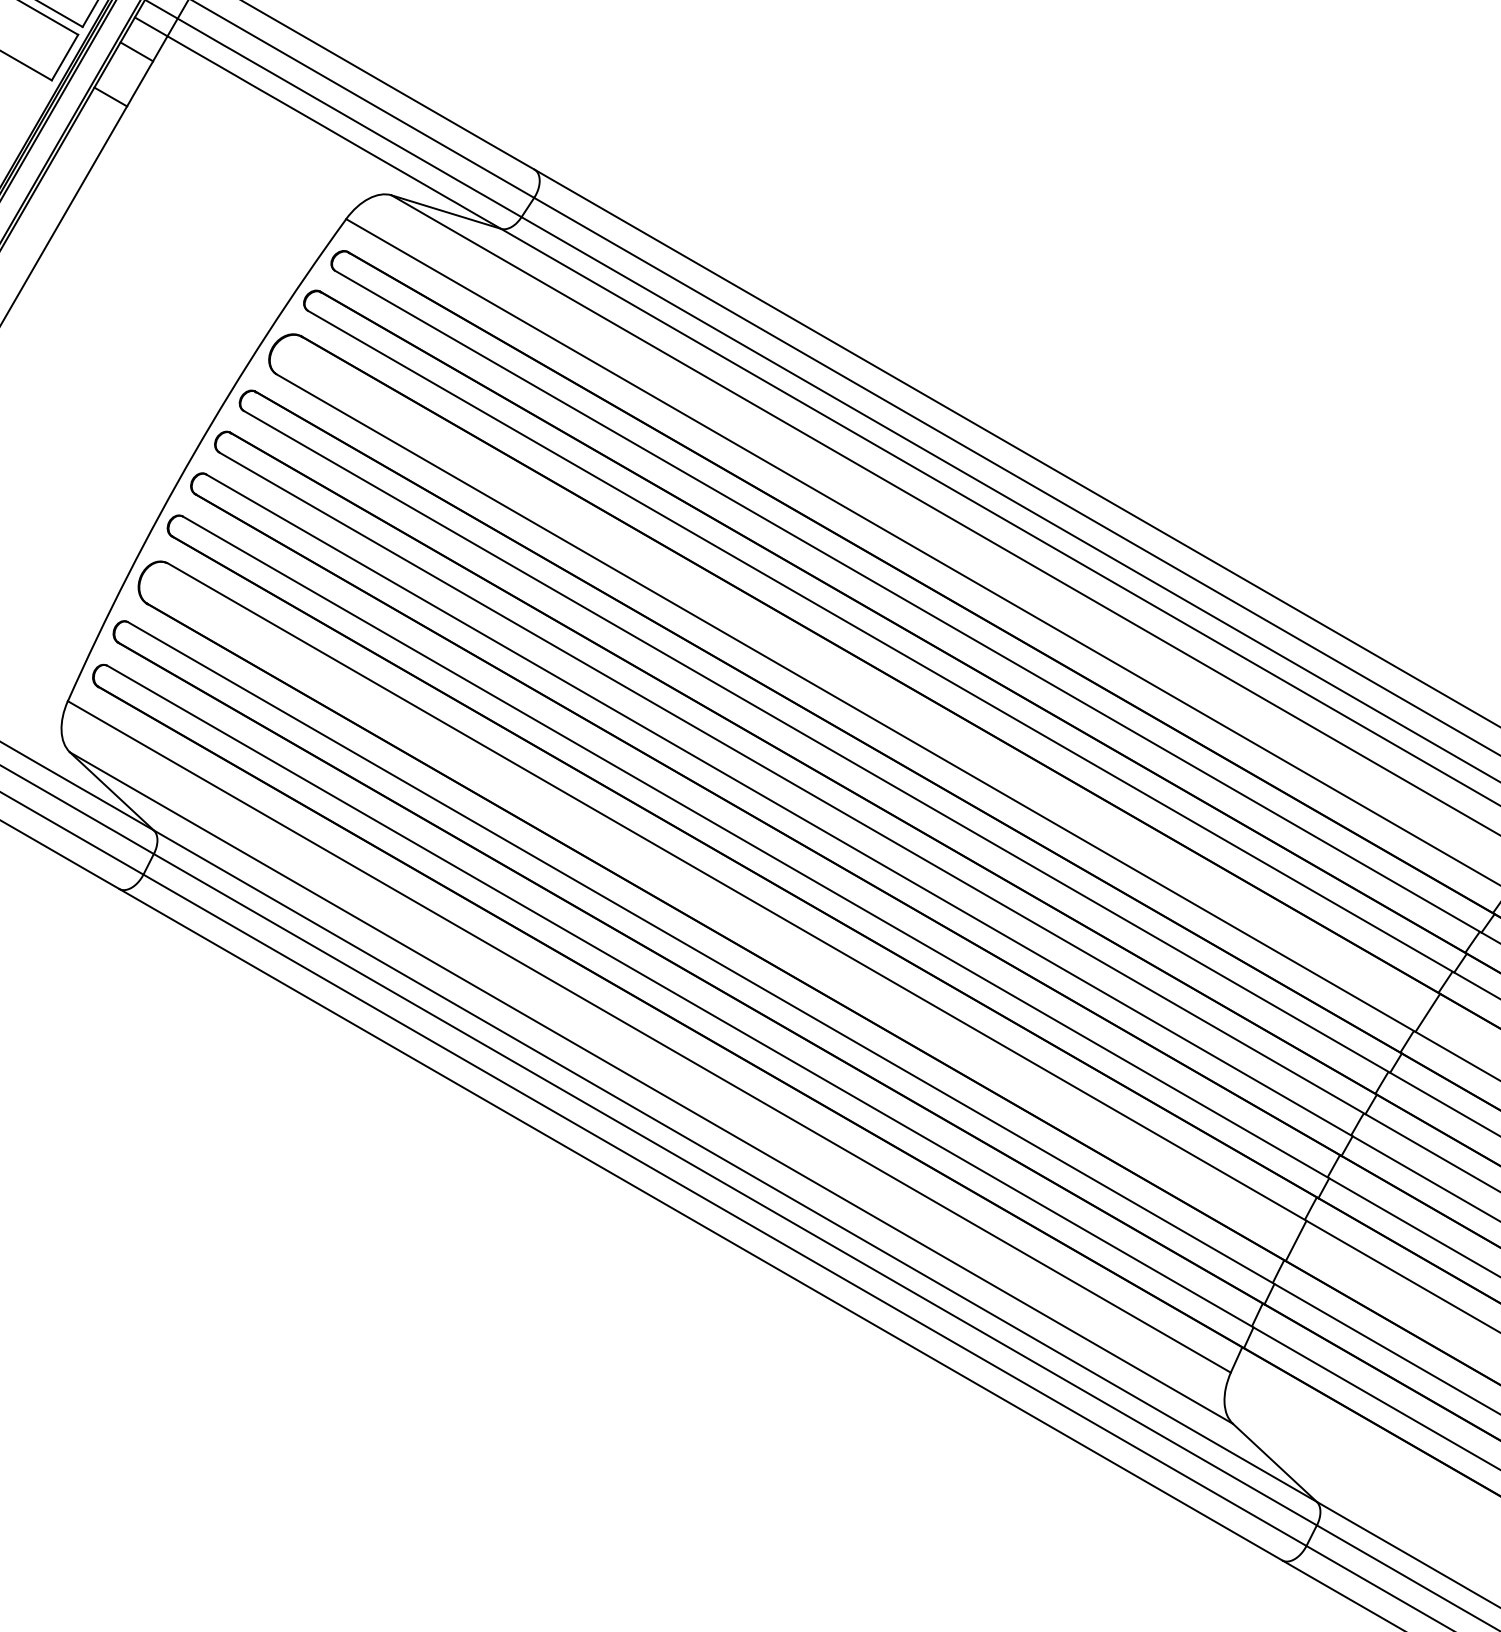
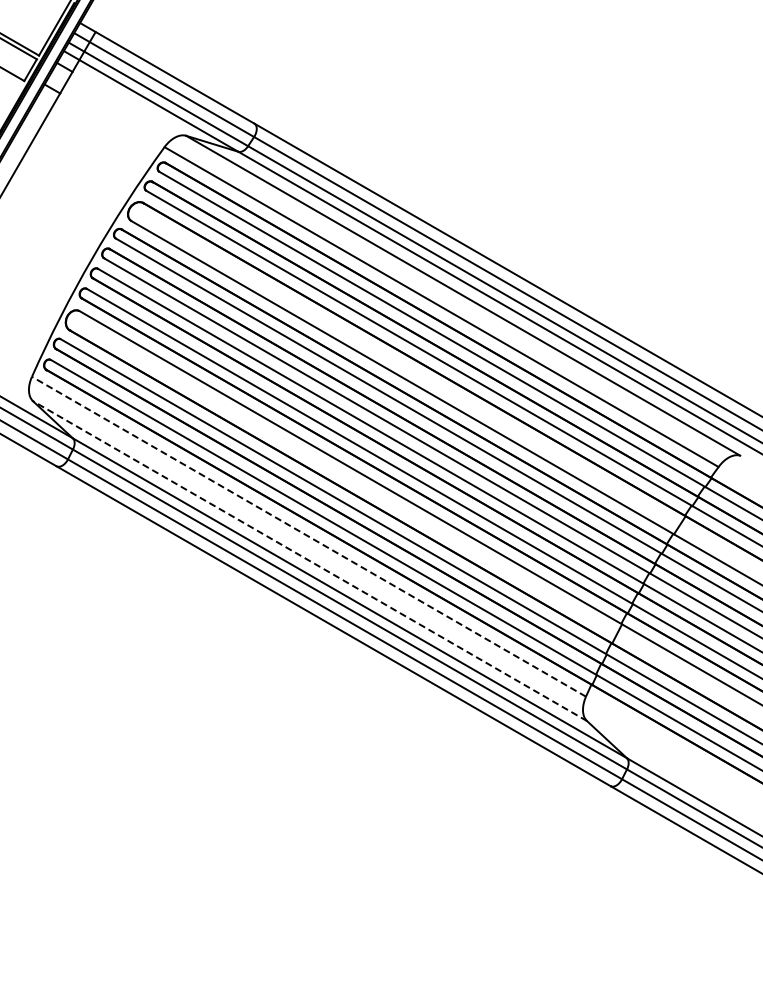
line: (648, 1036) -> (308, 536), solid -> dashed
line: (650, 1088) -> (309, 561), solid -> dashed

